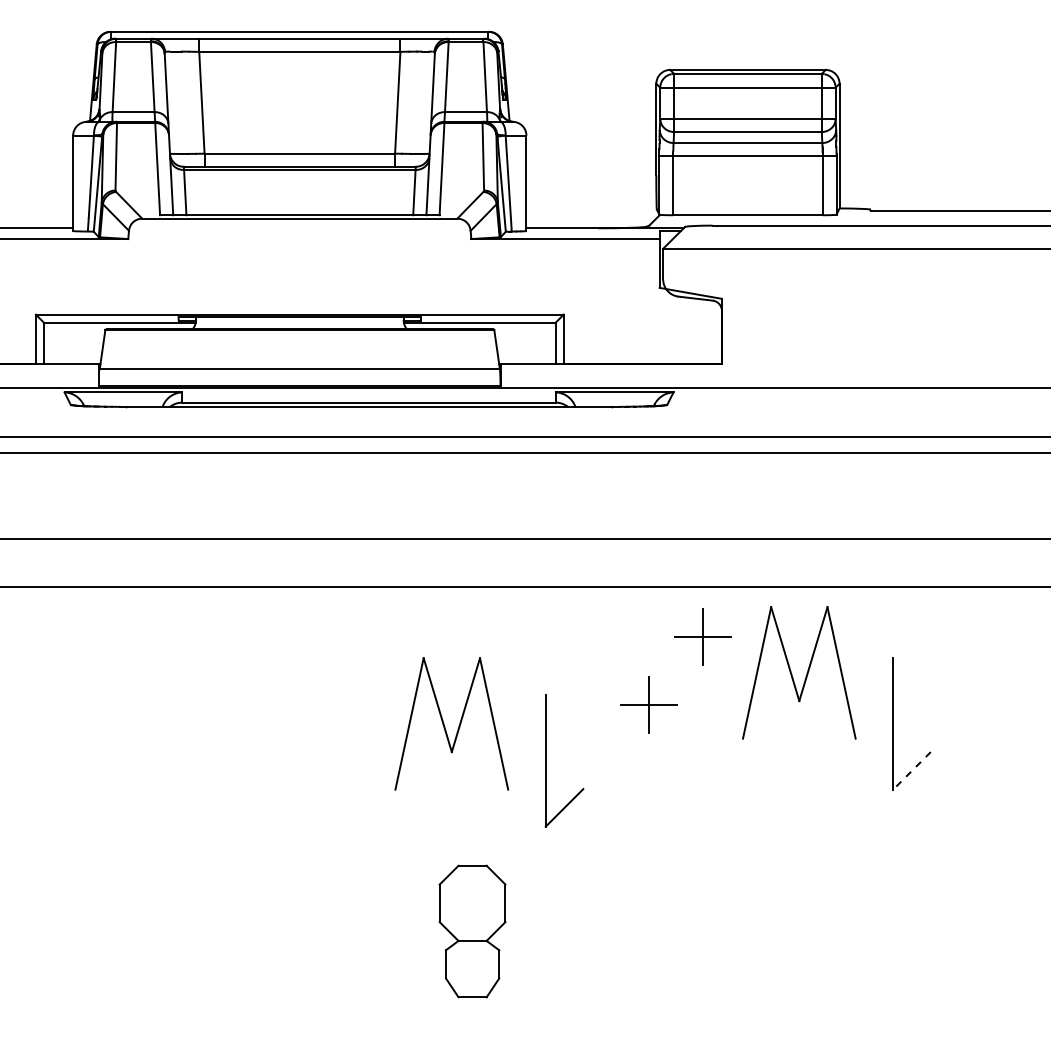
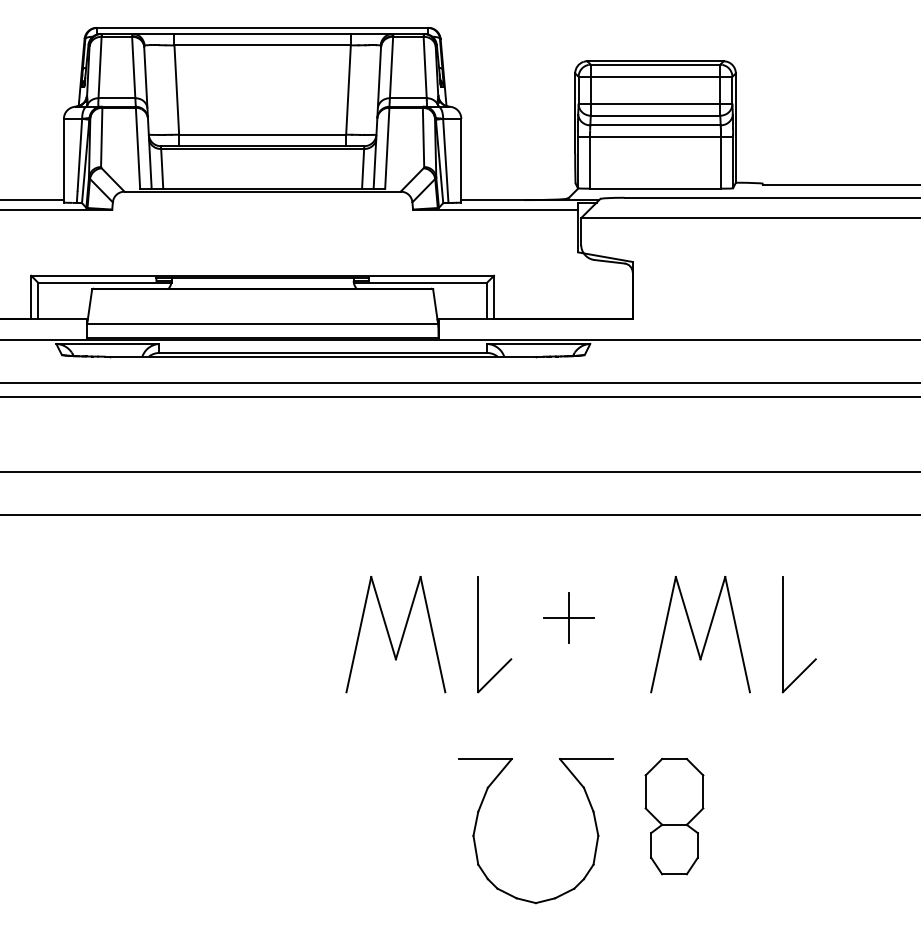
part: (702, 636) -> (615, 557), removed
part: (806, 673) -> (706, 635), moved
part: (546, 760) -> (478, 634), moved
line: (912, 770) -> (799, 675), dashed -> solid
part: (472, 931) -> (674, 816), moved
part: (545, 933) -> (478, 818), added

